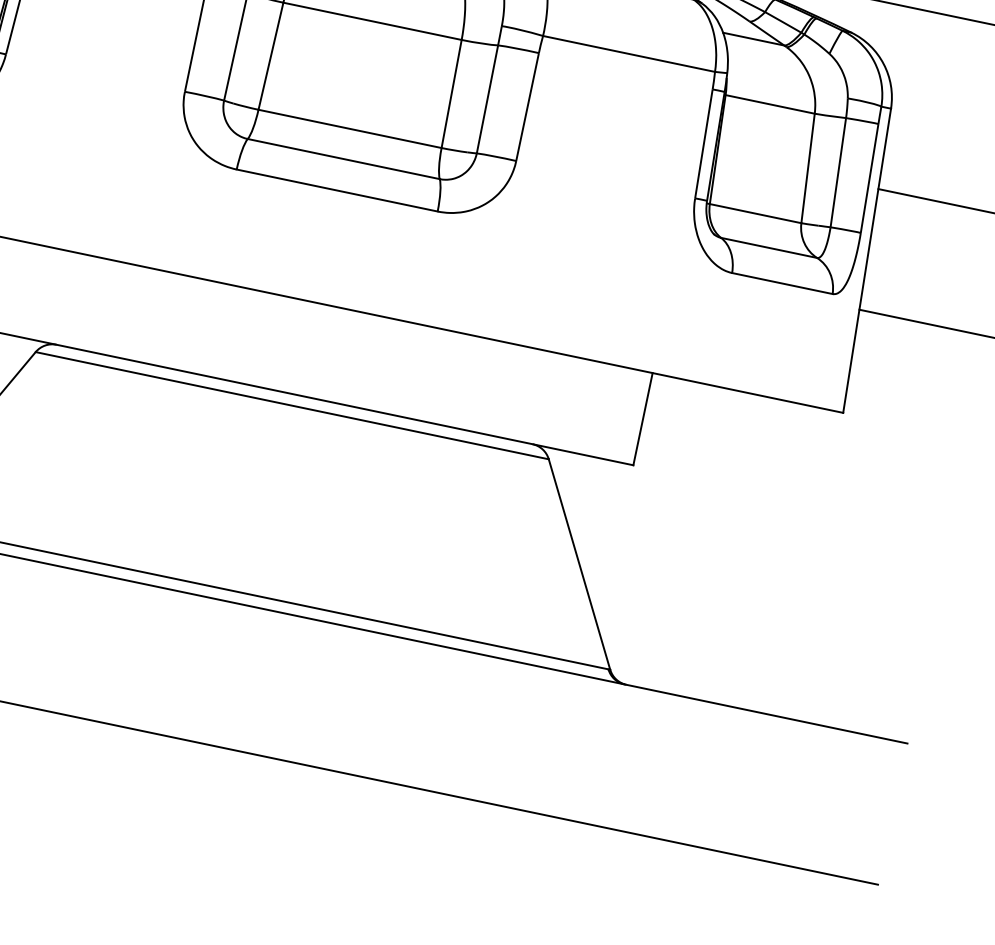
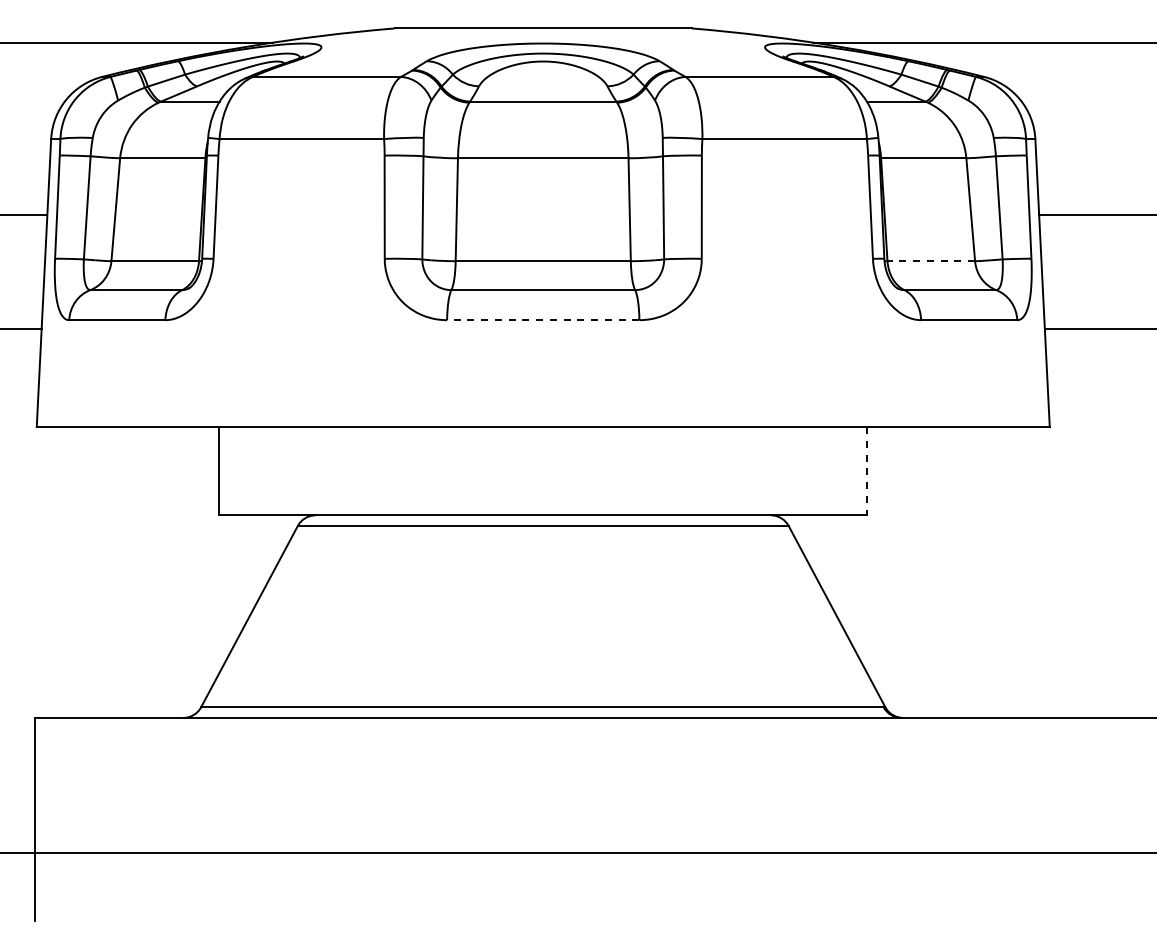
line: (336, 190) -> (542, 320), solid -> dashed
line: (755, 213) -> (931, 261), solid -> dashed
line: (643, 419) -> (867, 471), solid -> dashed

